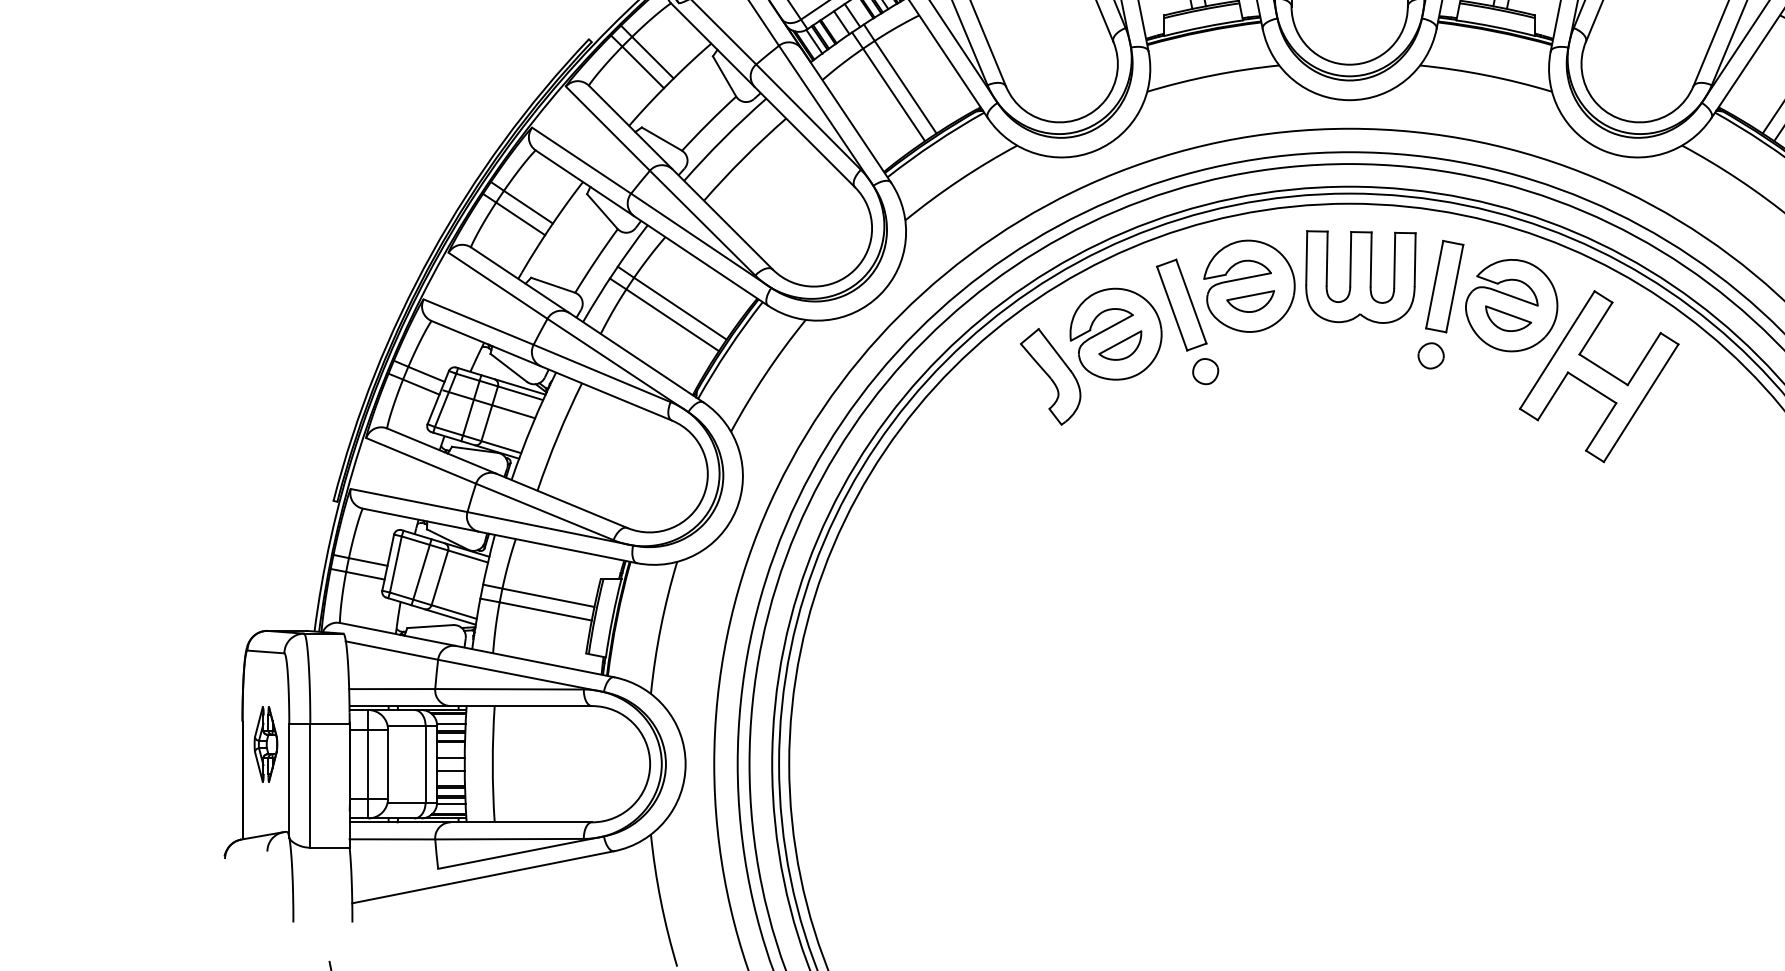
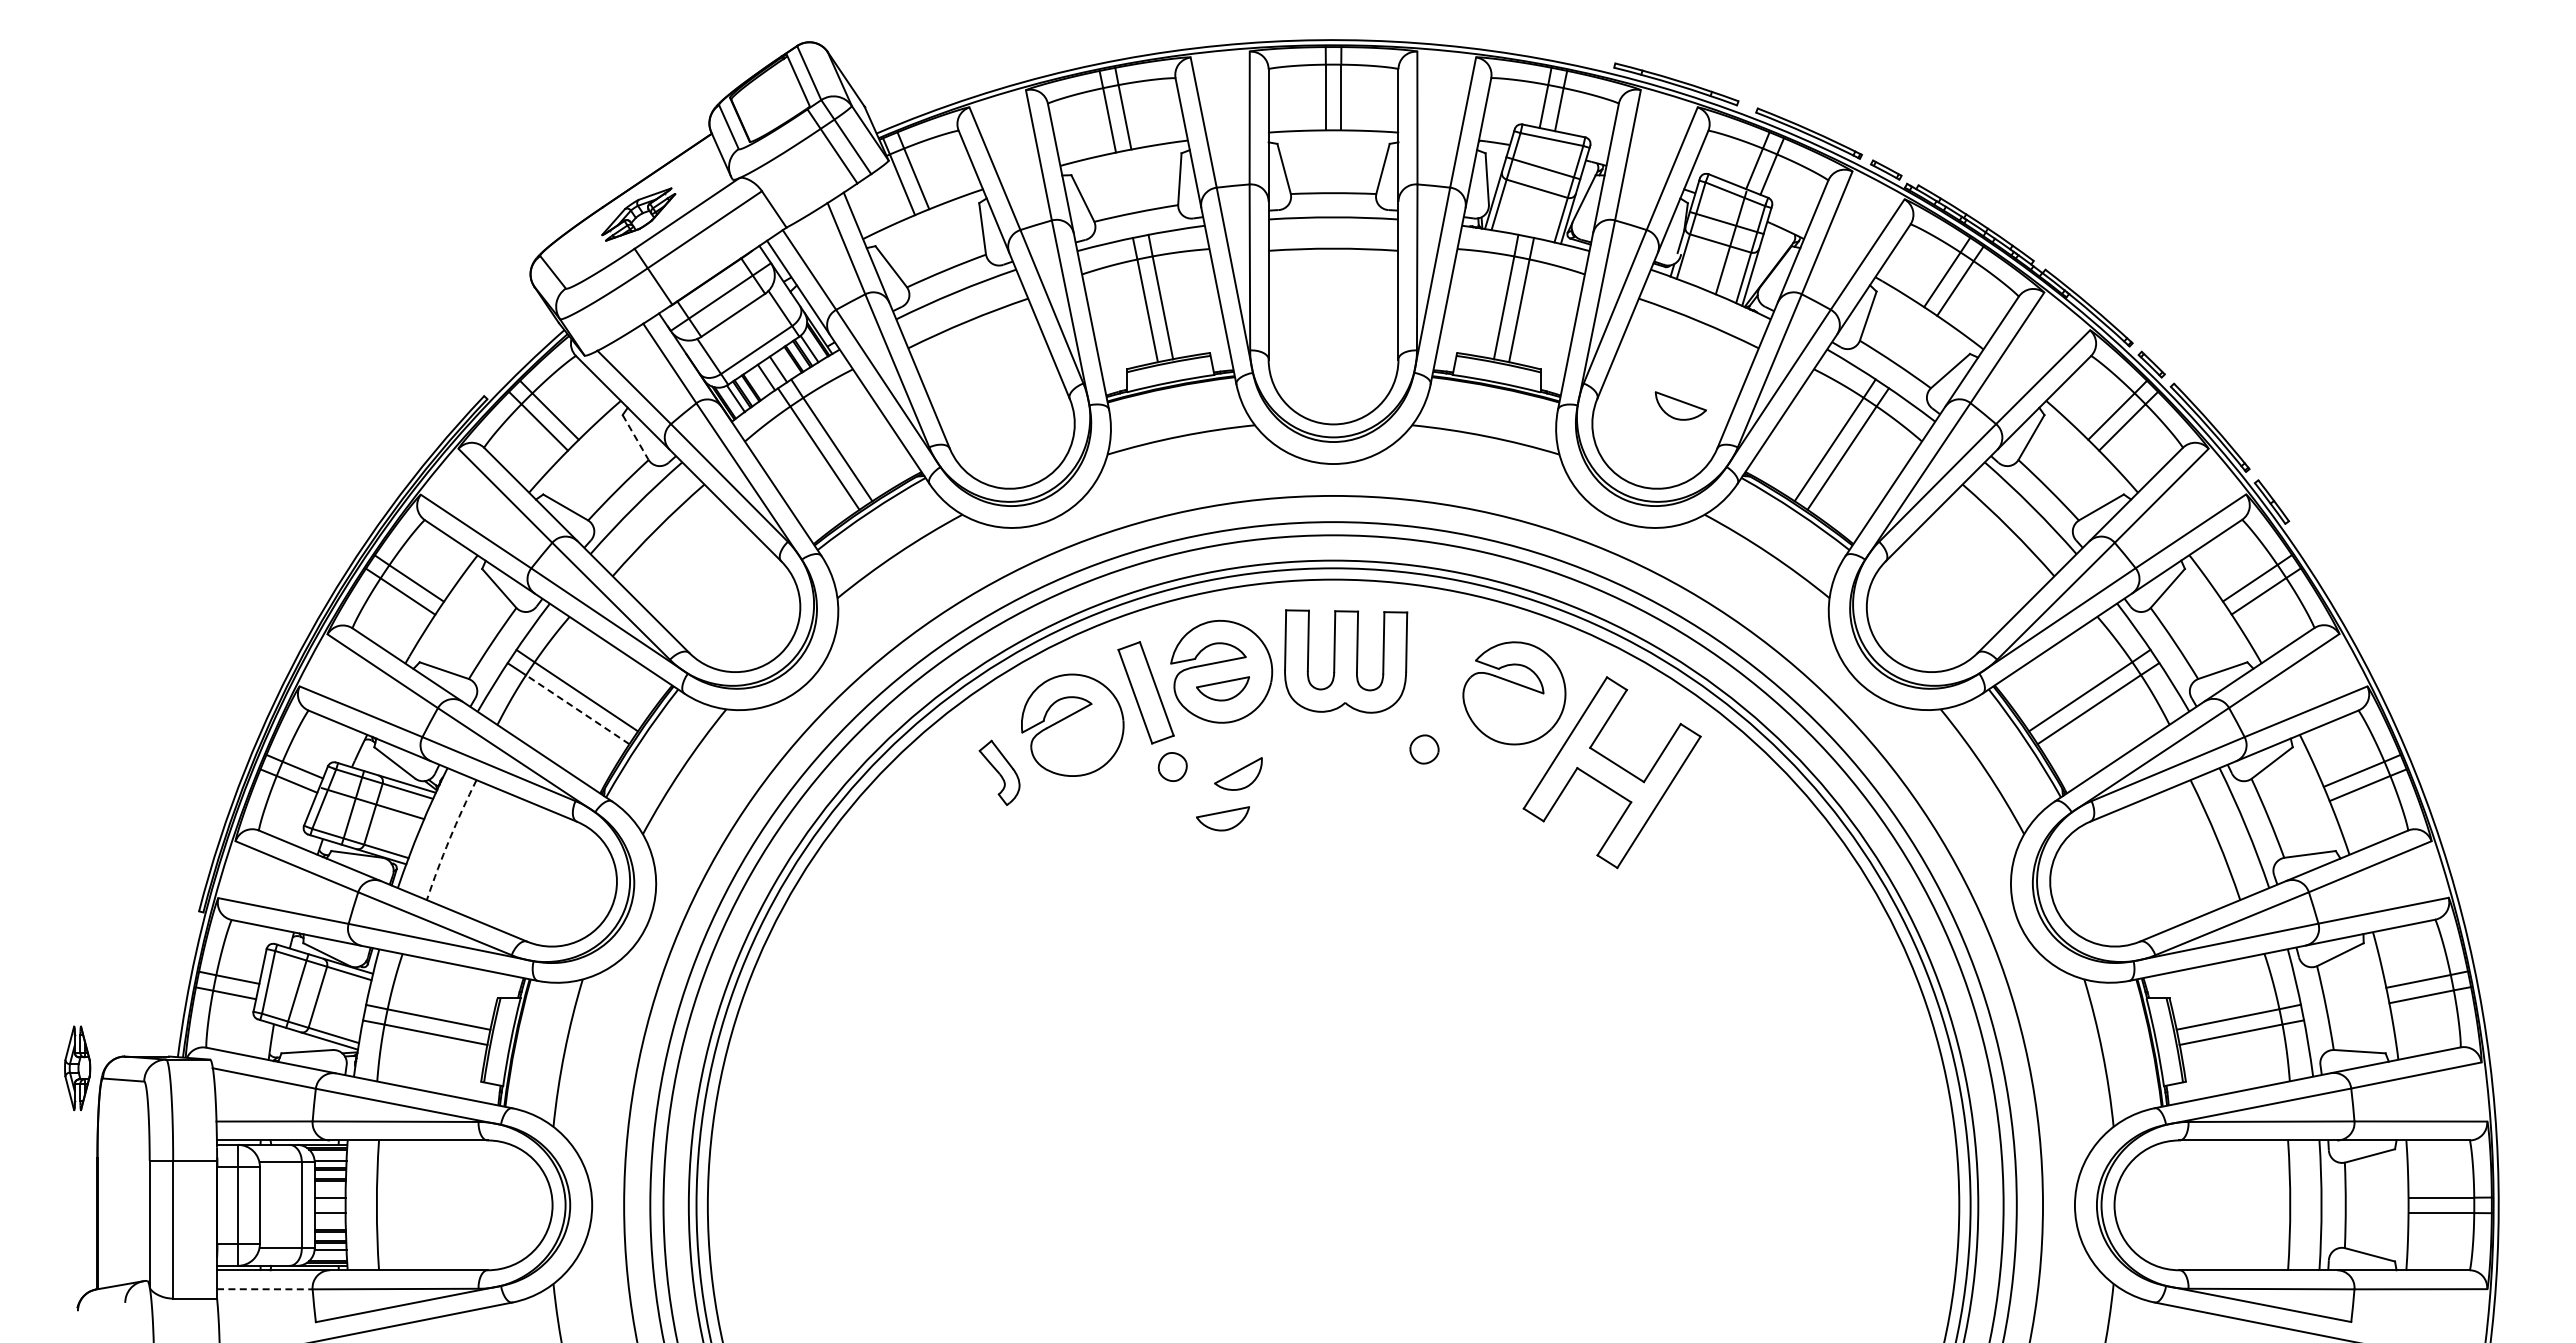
line: (724, 76) -> (635, 437), solid -> dashed
part: (1444, 286) -> (1439, 672), removed
part: (1508, 318) -> (1680, 405), moved
line: (672, 320) -> (577, 709), solid -> dashed
part: (1120, 345) -> (1238, 773), moved
part: (1050, 376) -> (999, 772), size x0.6
part: (1250, 417) -> (1222, 818), added
arc: (557, 436) -> (449, 839), solid -> dashed
part: (265, 743) -> (77, 1067), moved
line: (392, 839) -> (264, 1289), solid -> dashed

